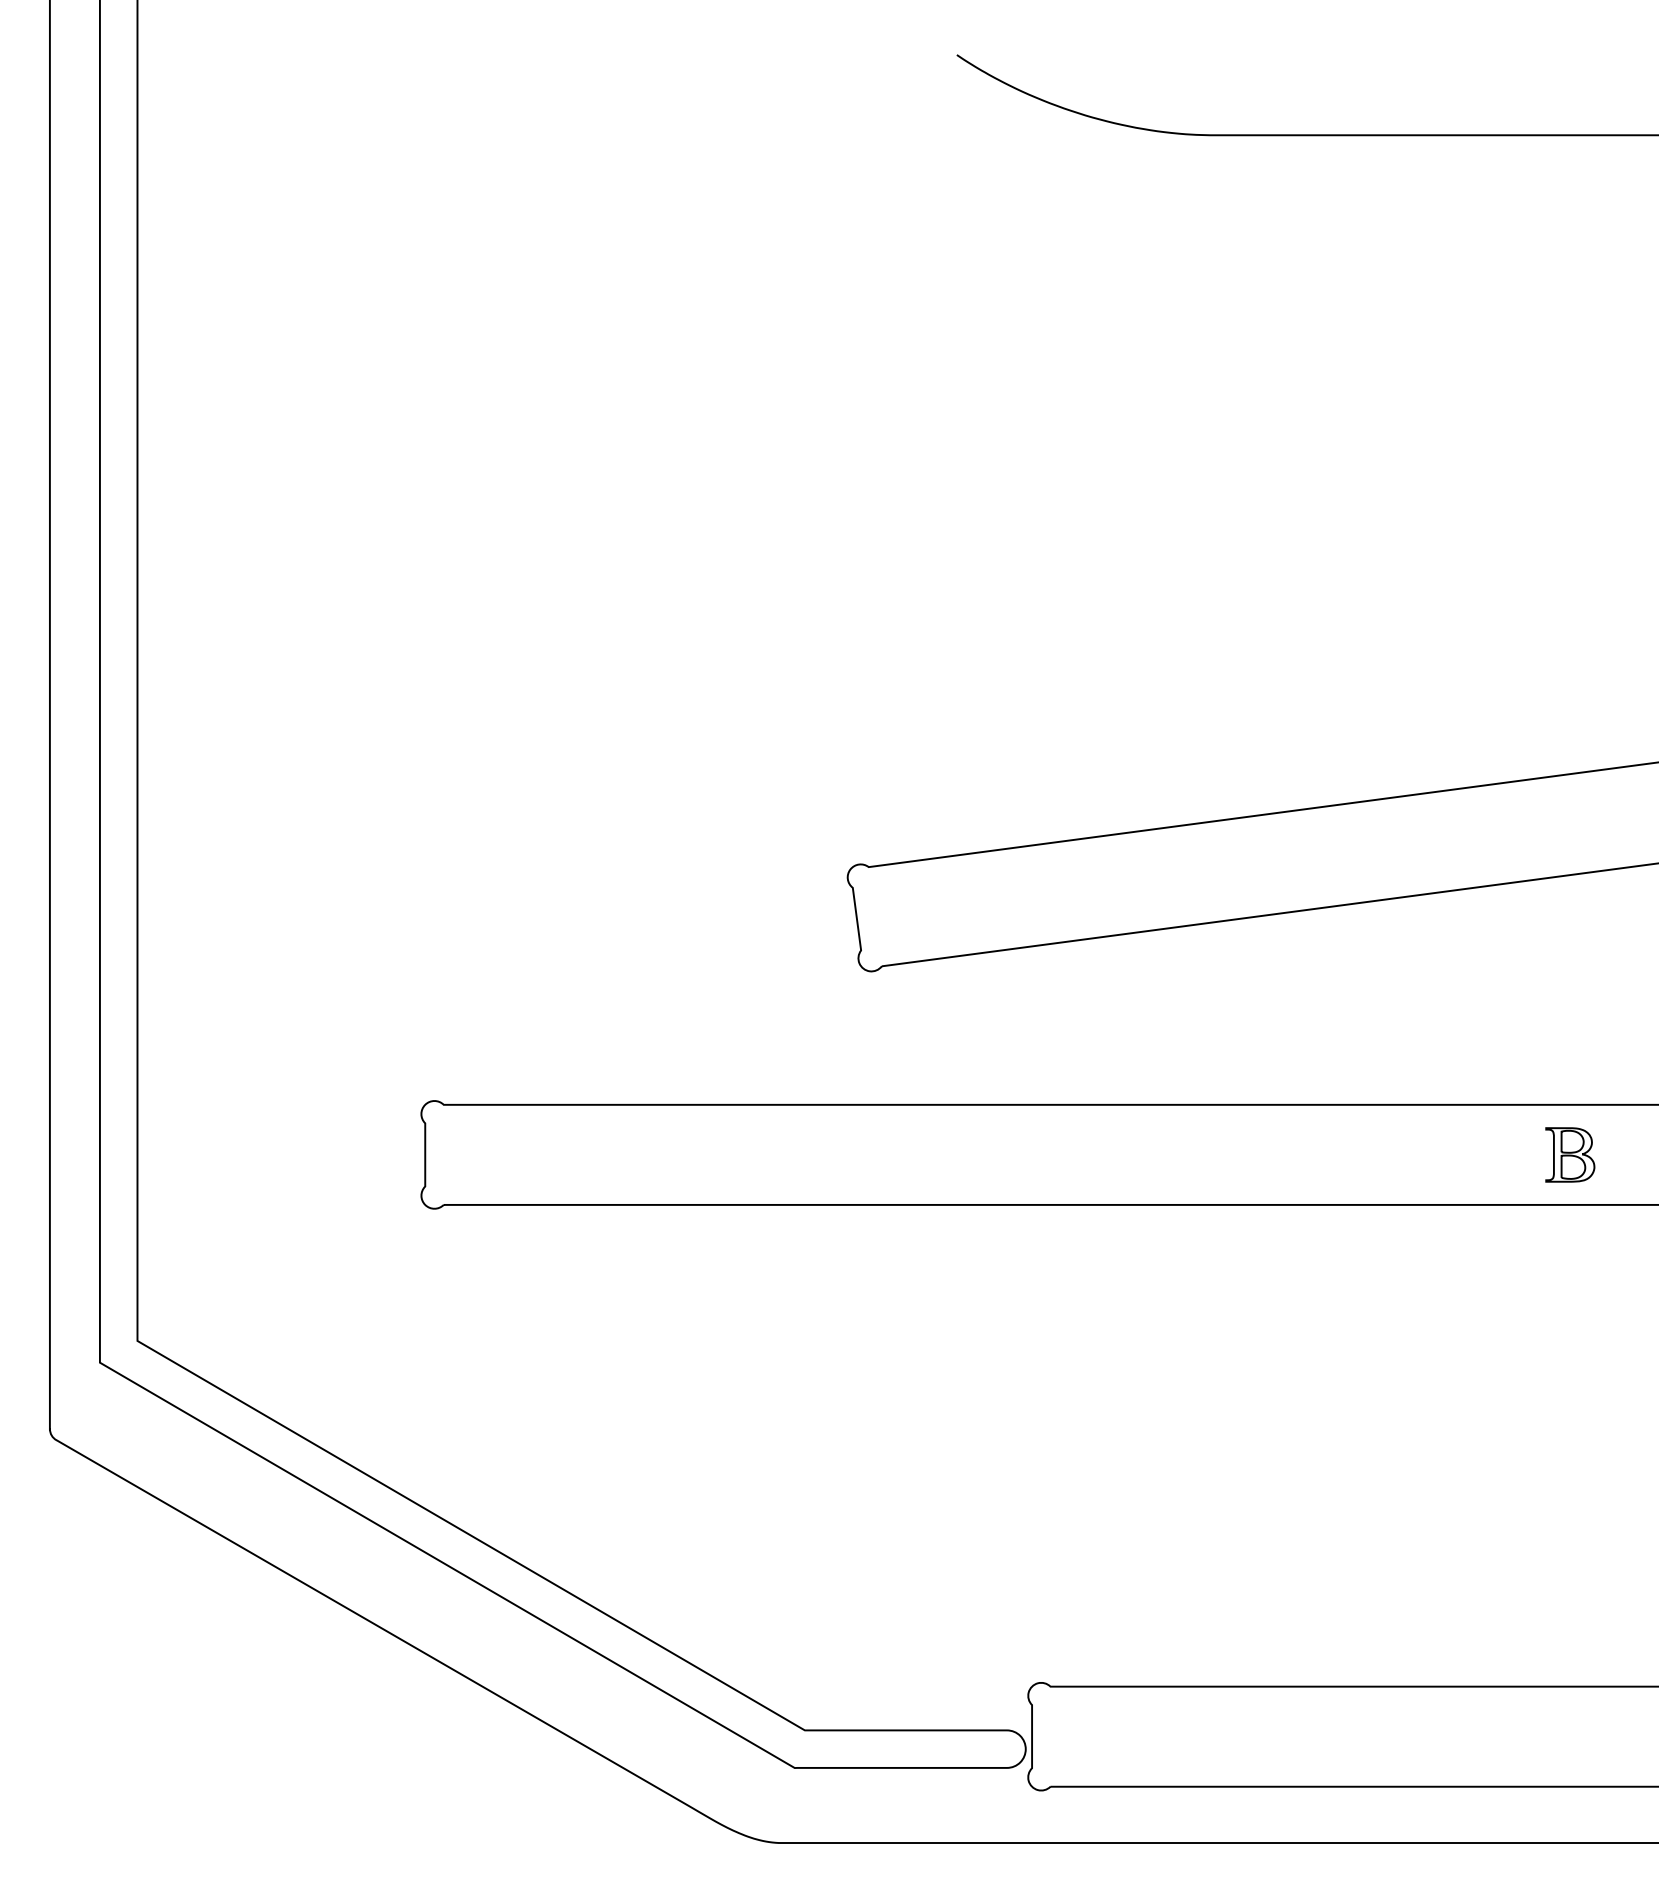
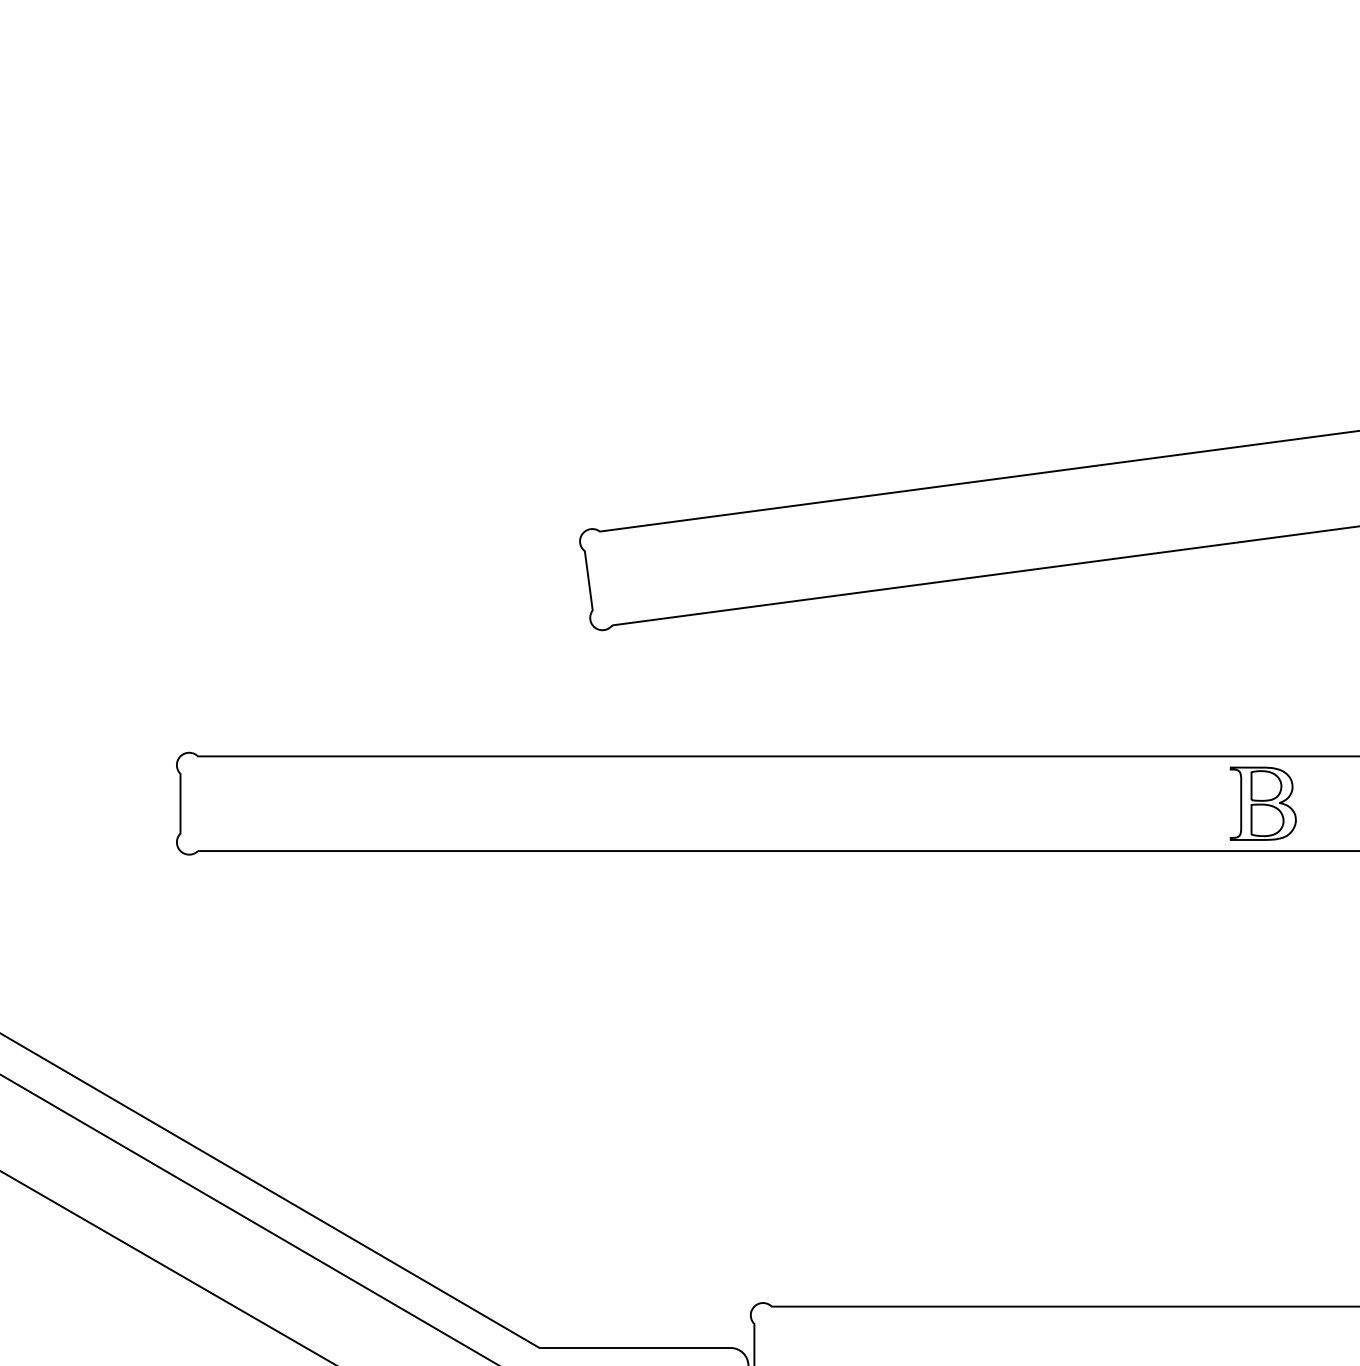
part: (1570, 1154) -> (1263, 803), size x1.43

